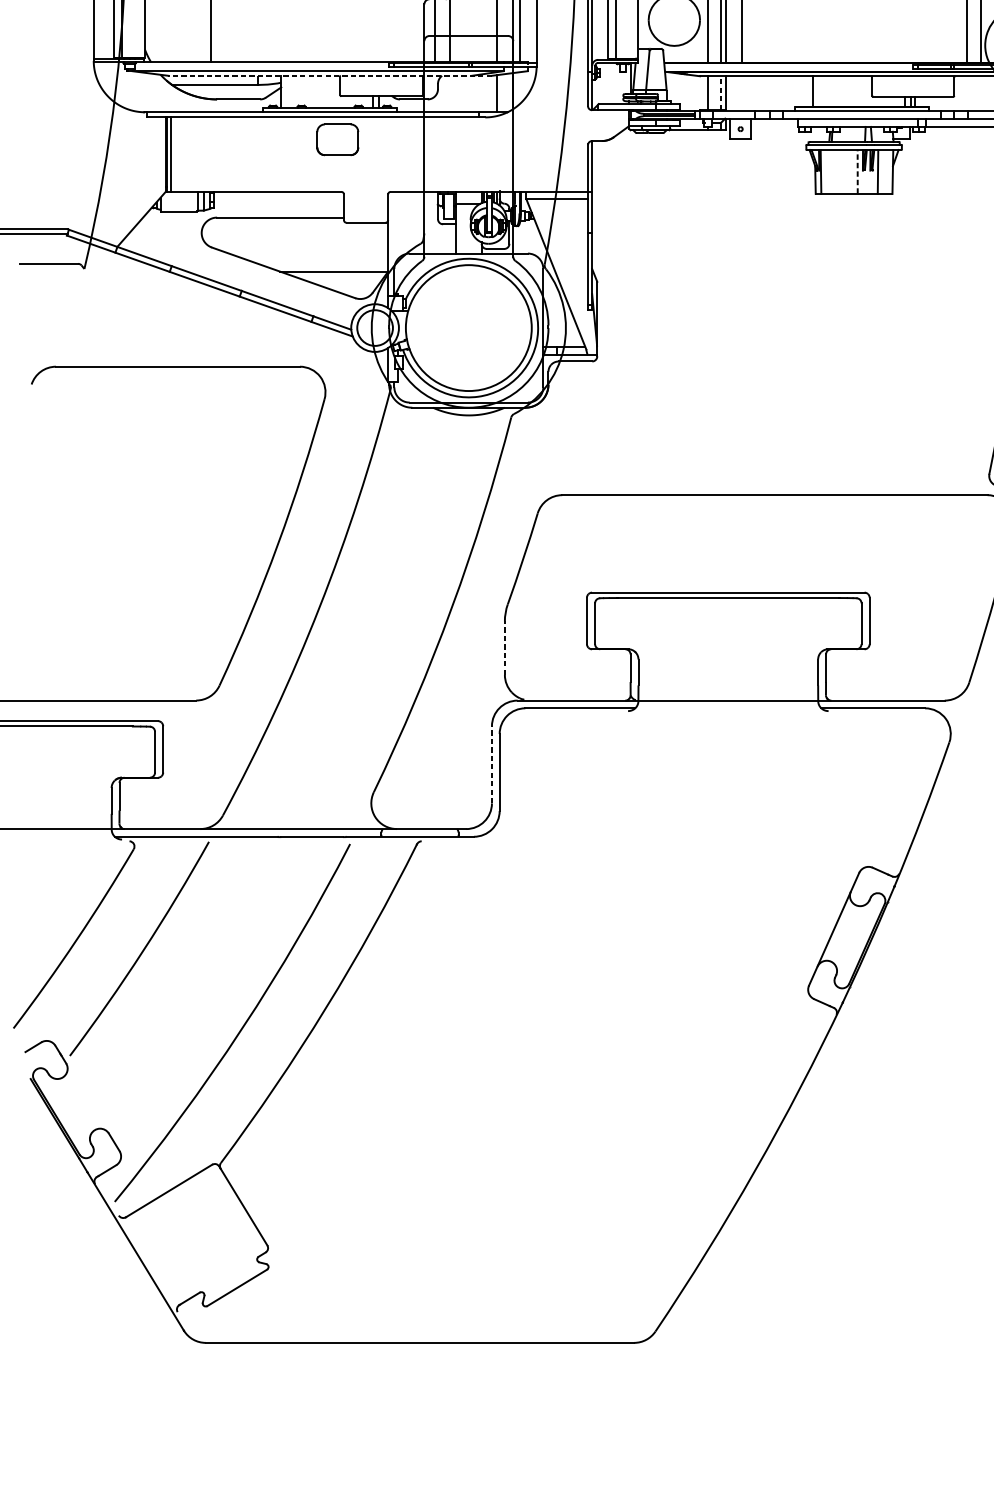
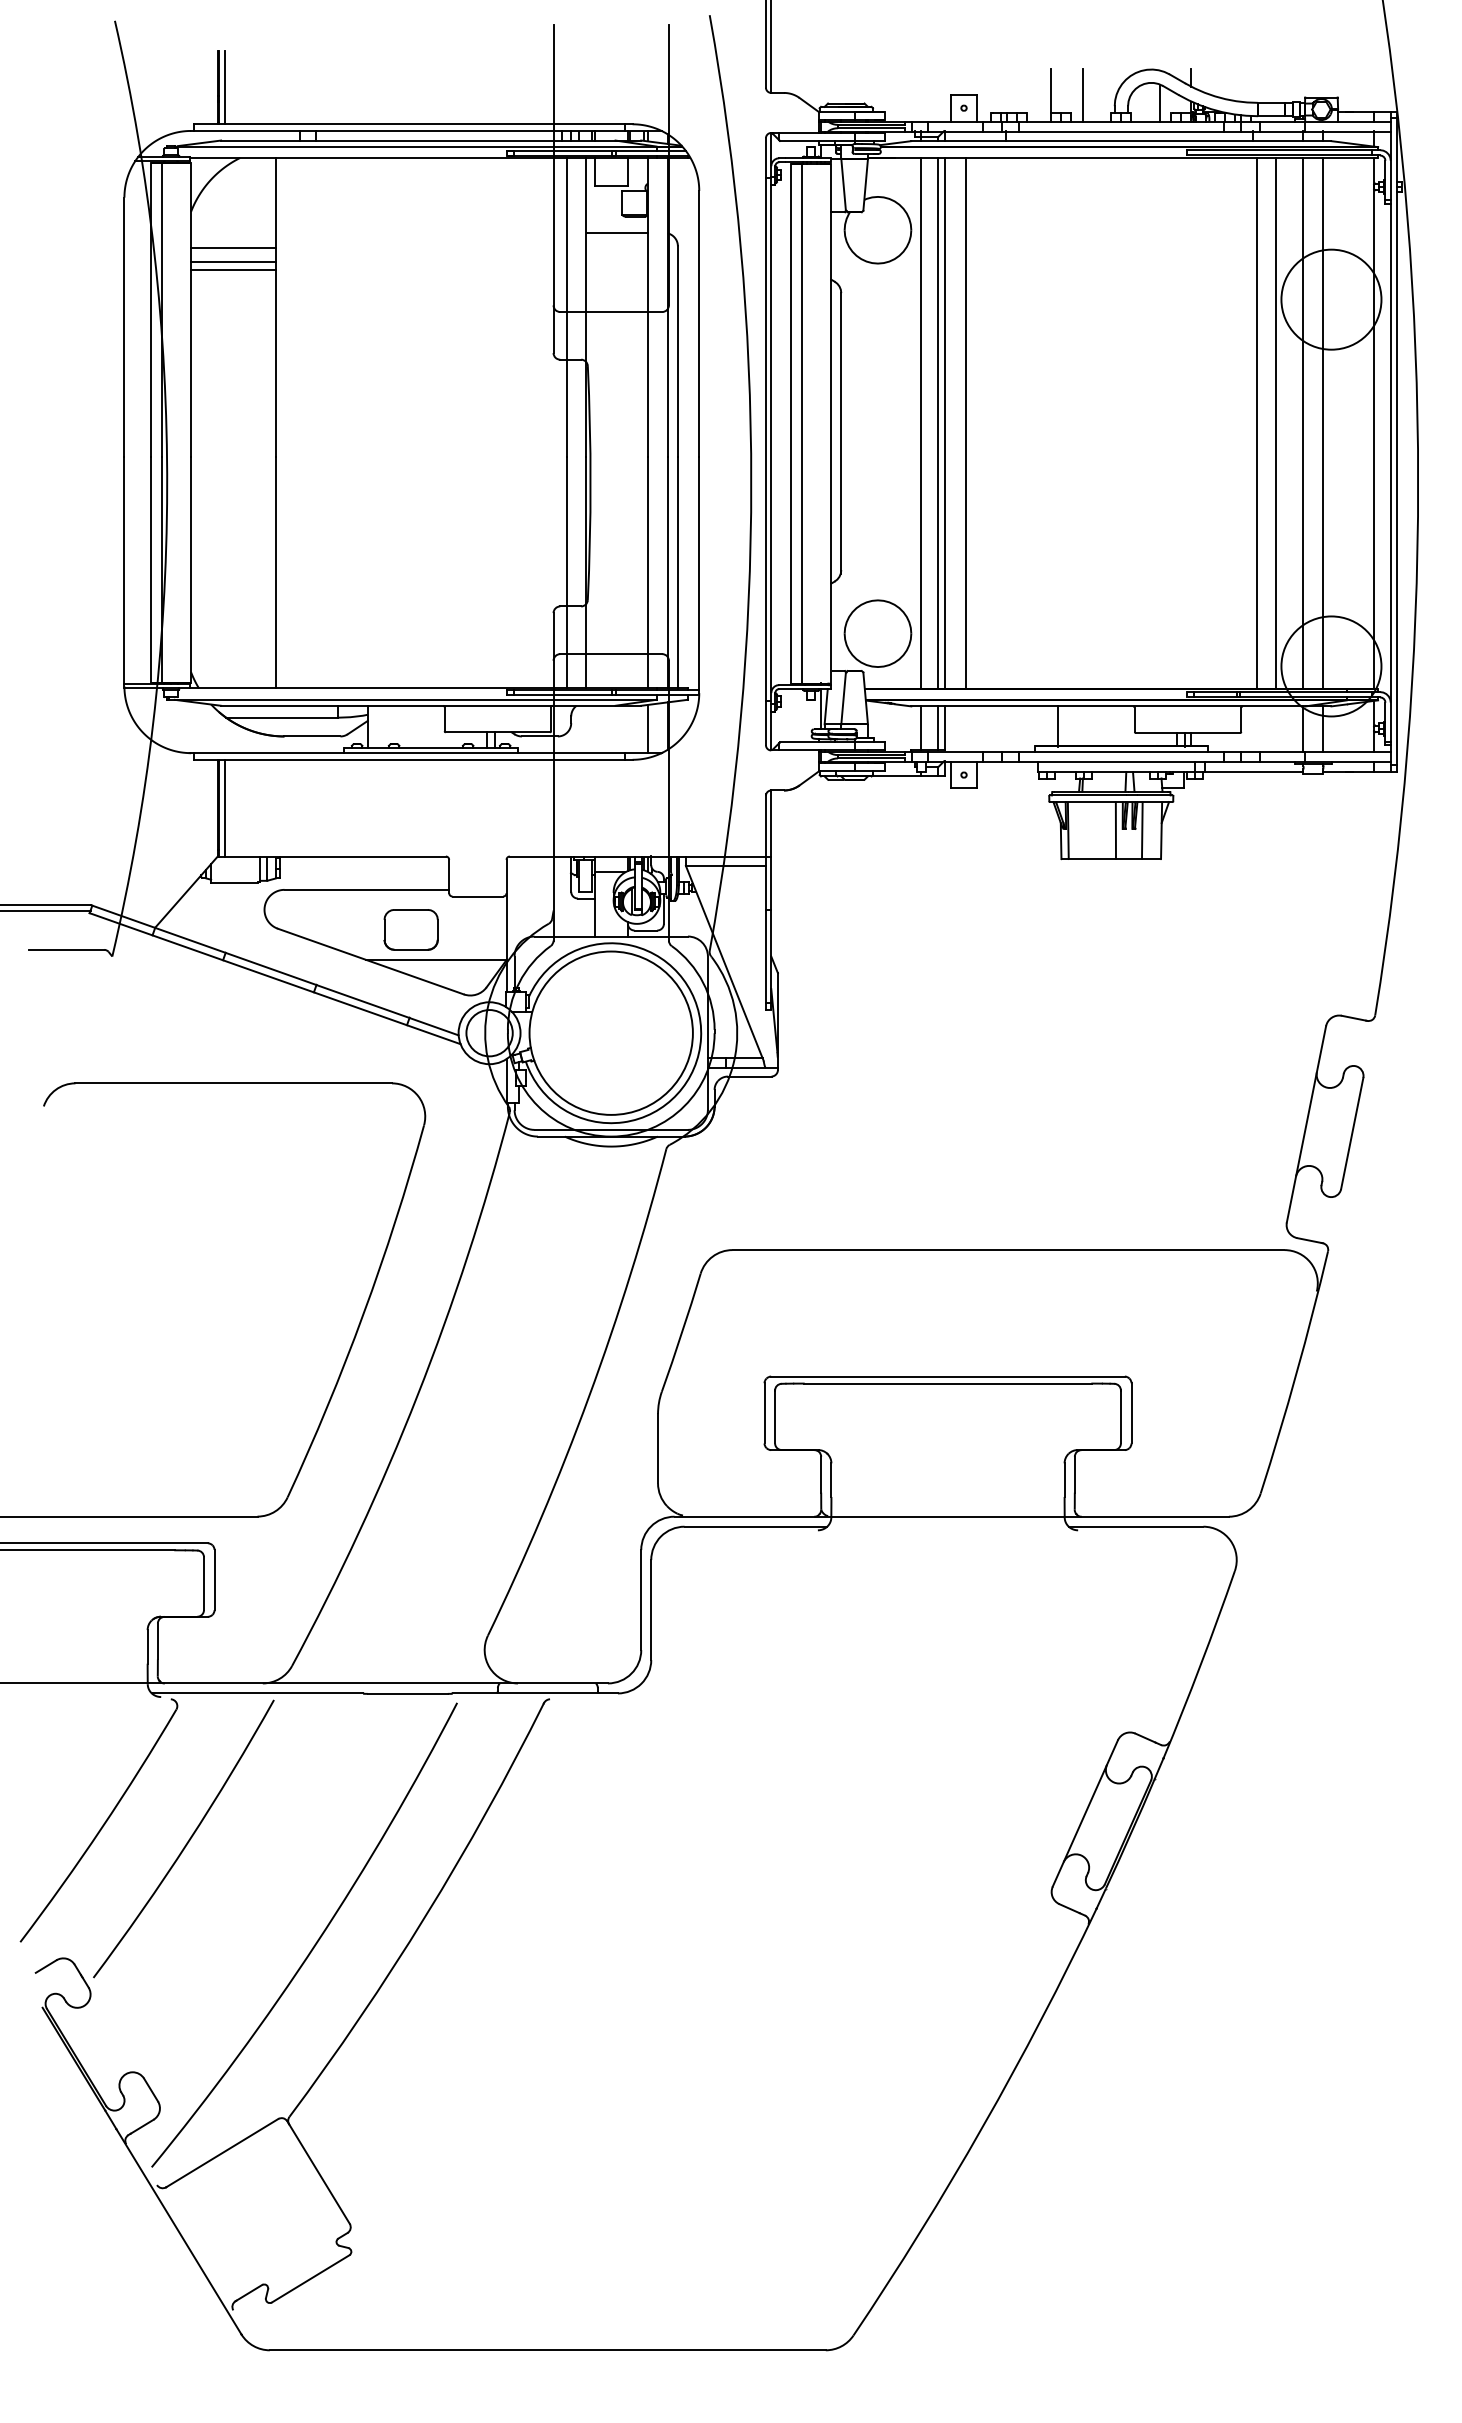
line: (329, 75) -> (430, 705), dashed -> solid
line: (720, 93) -> (938, 728), dashed -> solid
part: (337, 139) -> (410, 929), moved
line: (857, 171) -> (1115, 830), dashed -> solid
line: (505, 648) -> (658, 1448), dashed -> solid
line: (492, 764) -> (641, 1599), dashed -> solid

